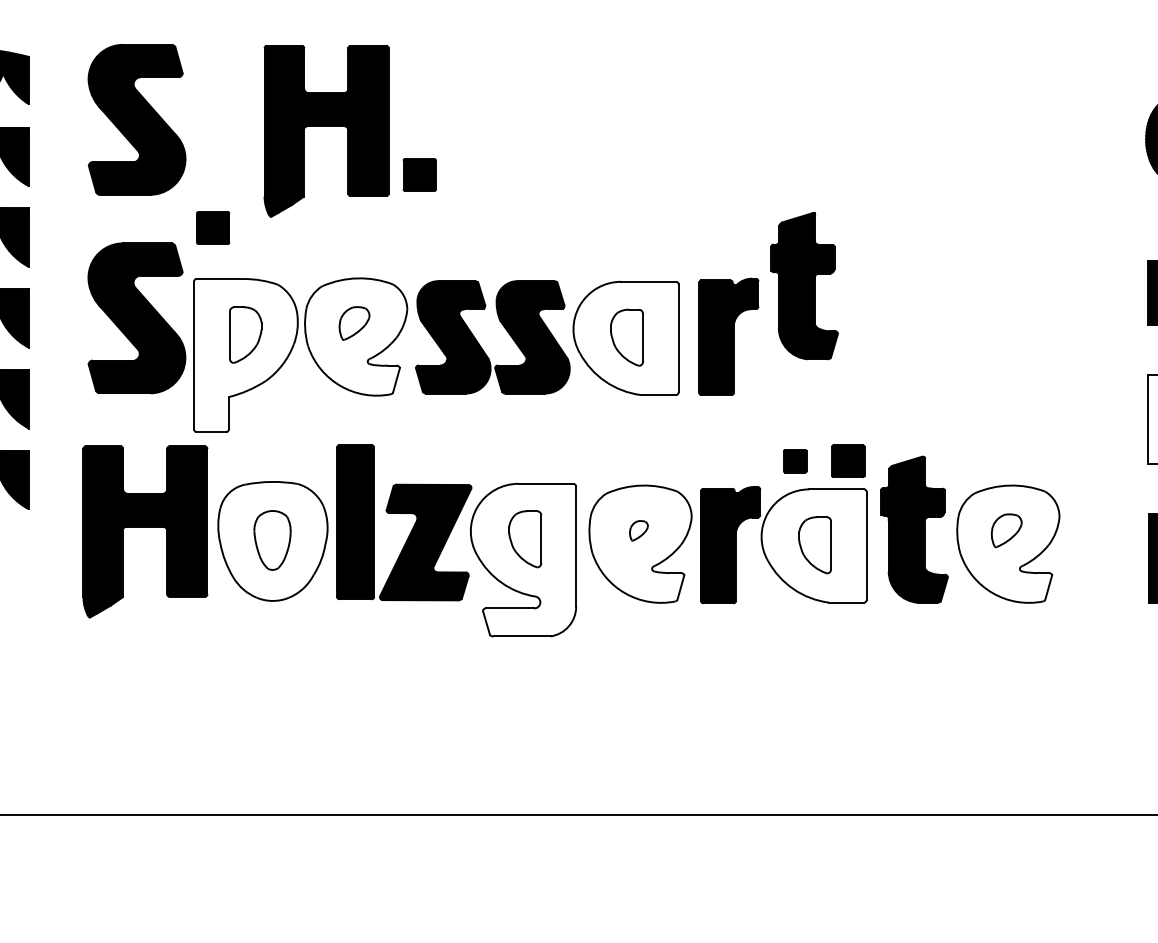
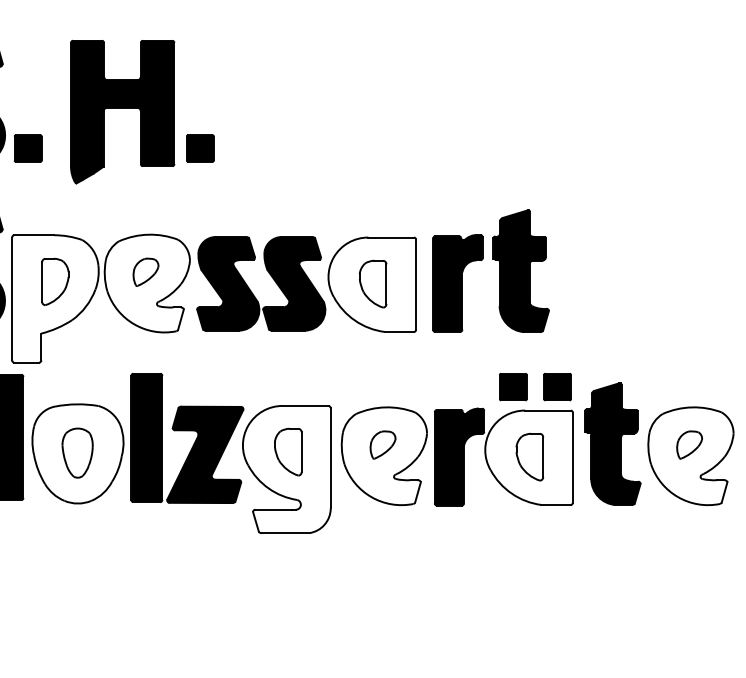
part: (213, 227) -> (28, 148), moved
part: (804, 286) -> (521, 271), moved
part: (795, 461) -> (513, 387), size x1.43
part: (638, 530) -> (382, 444), size x1.67

